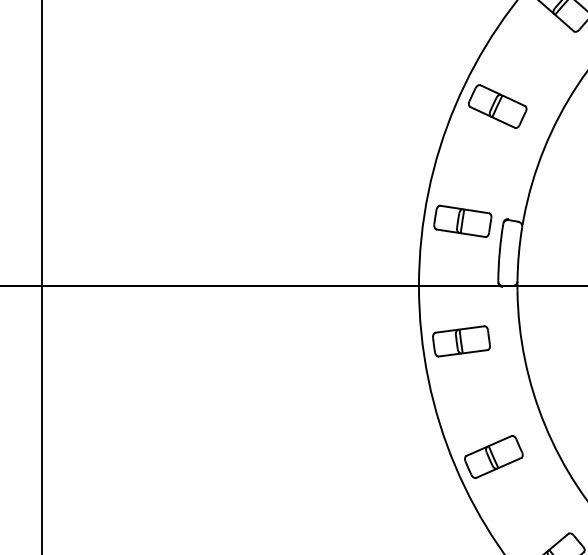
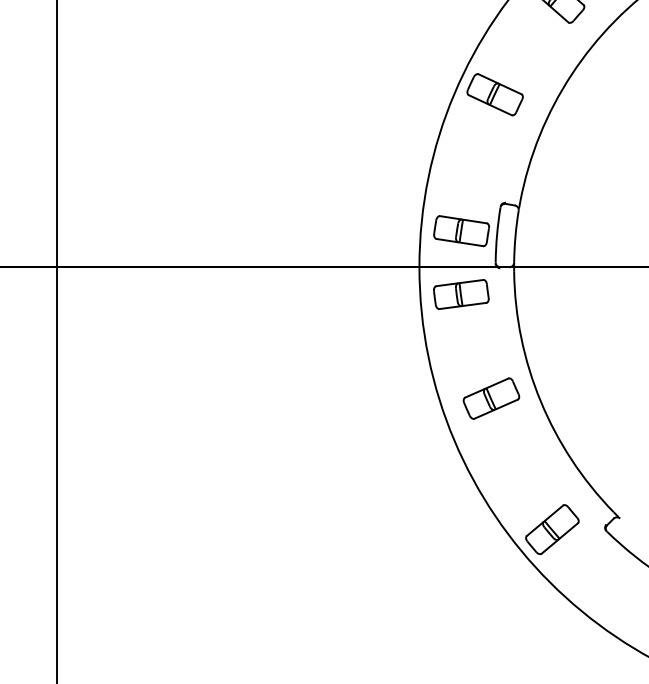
part: (462, 221) -> (461, 231), moved
part: (461, 341) -> (461, 294), moved
part: (493, 456) -> (491, 398), moved

